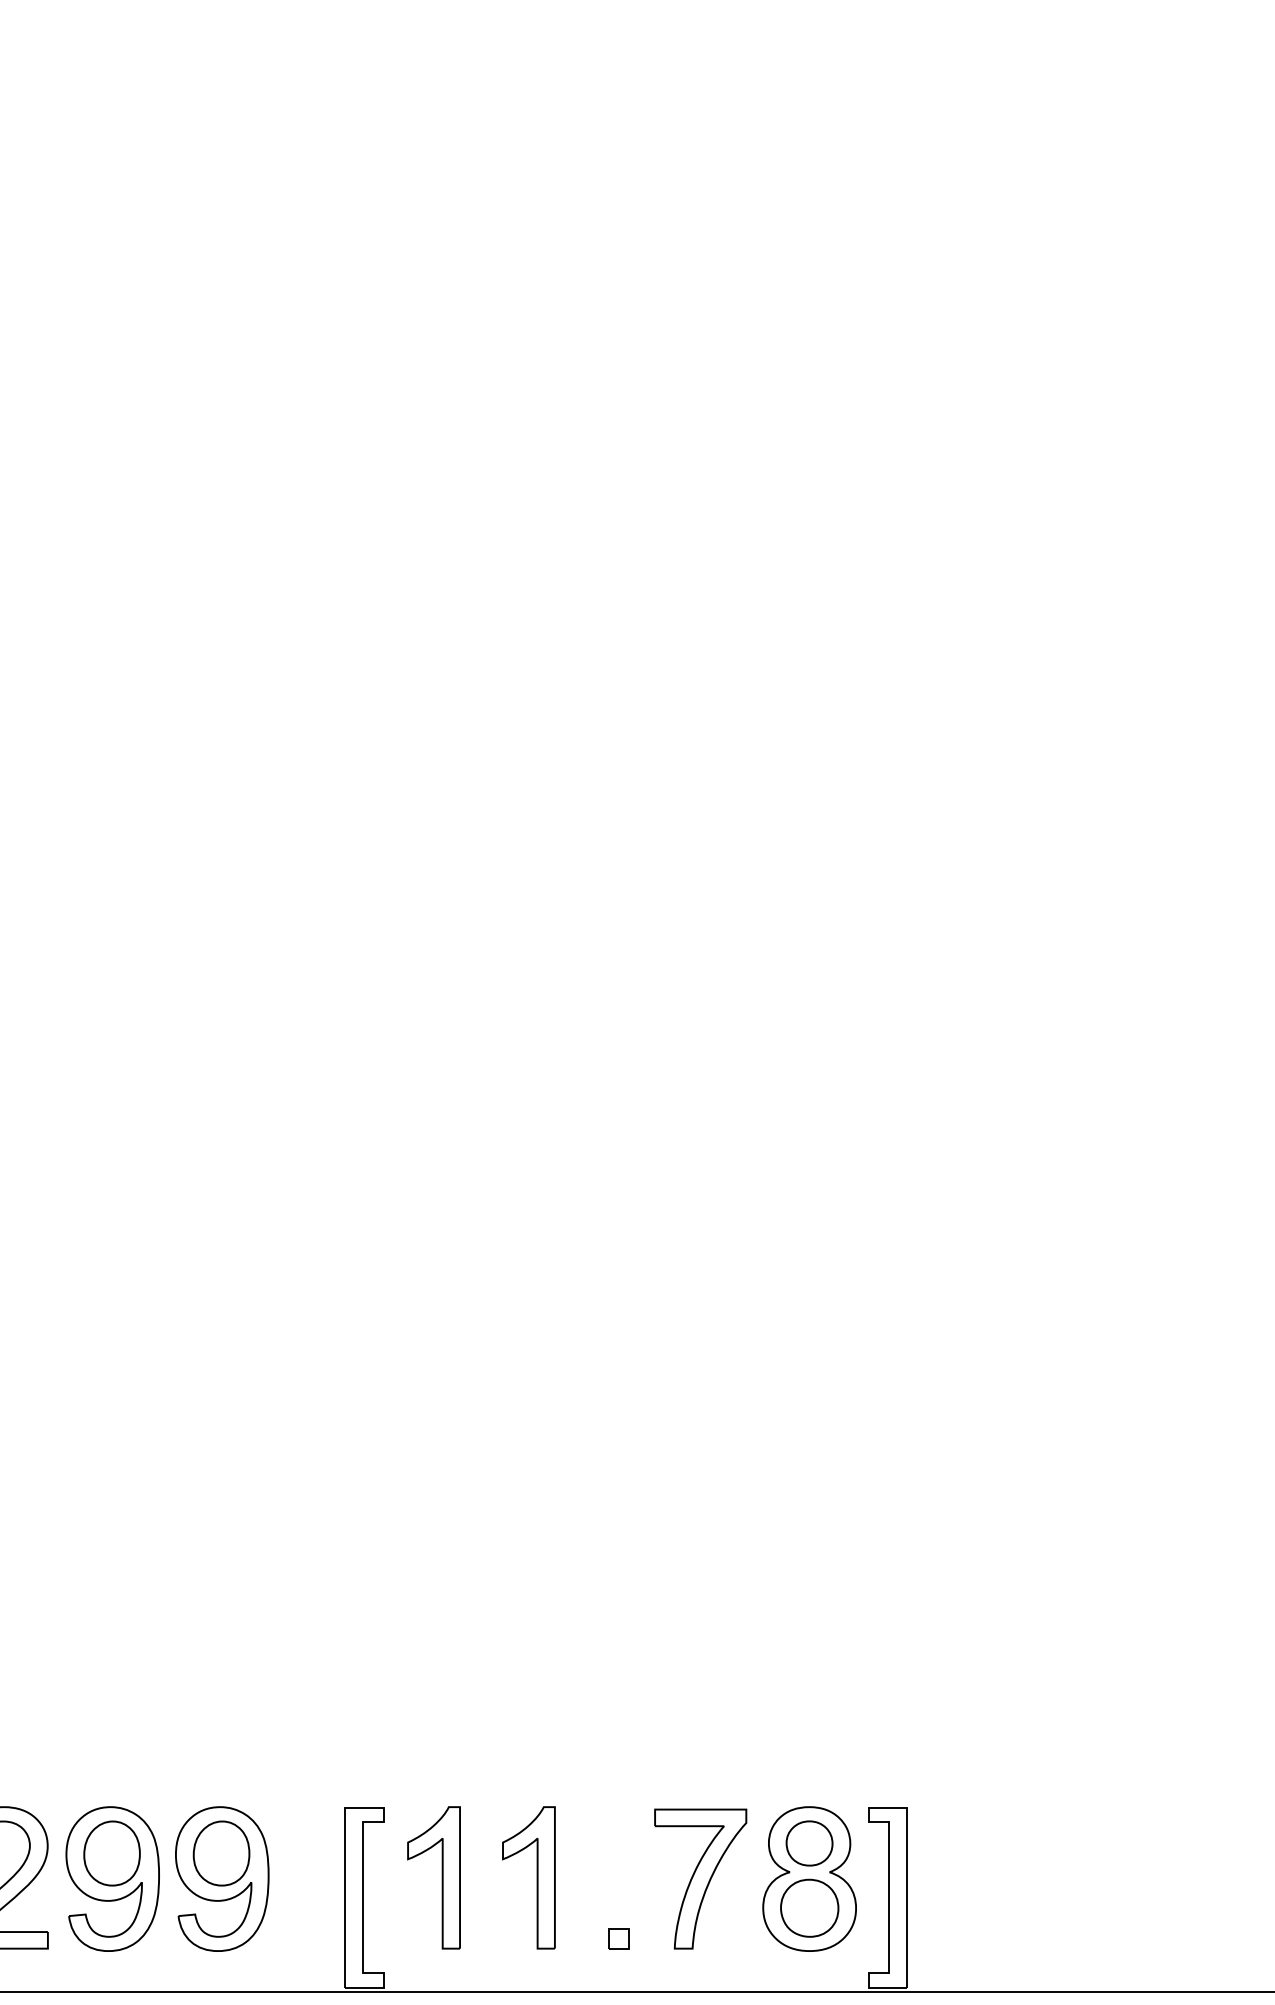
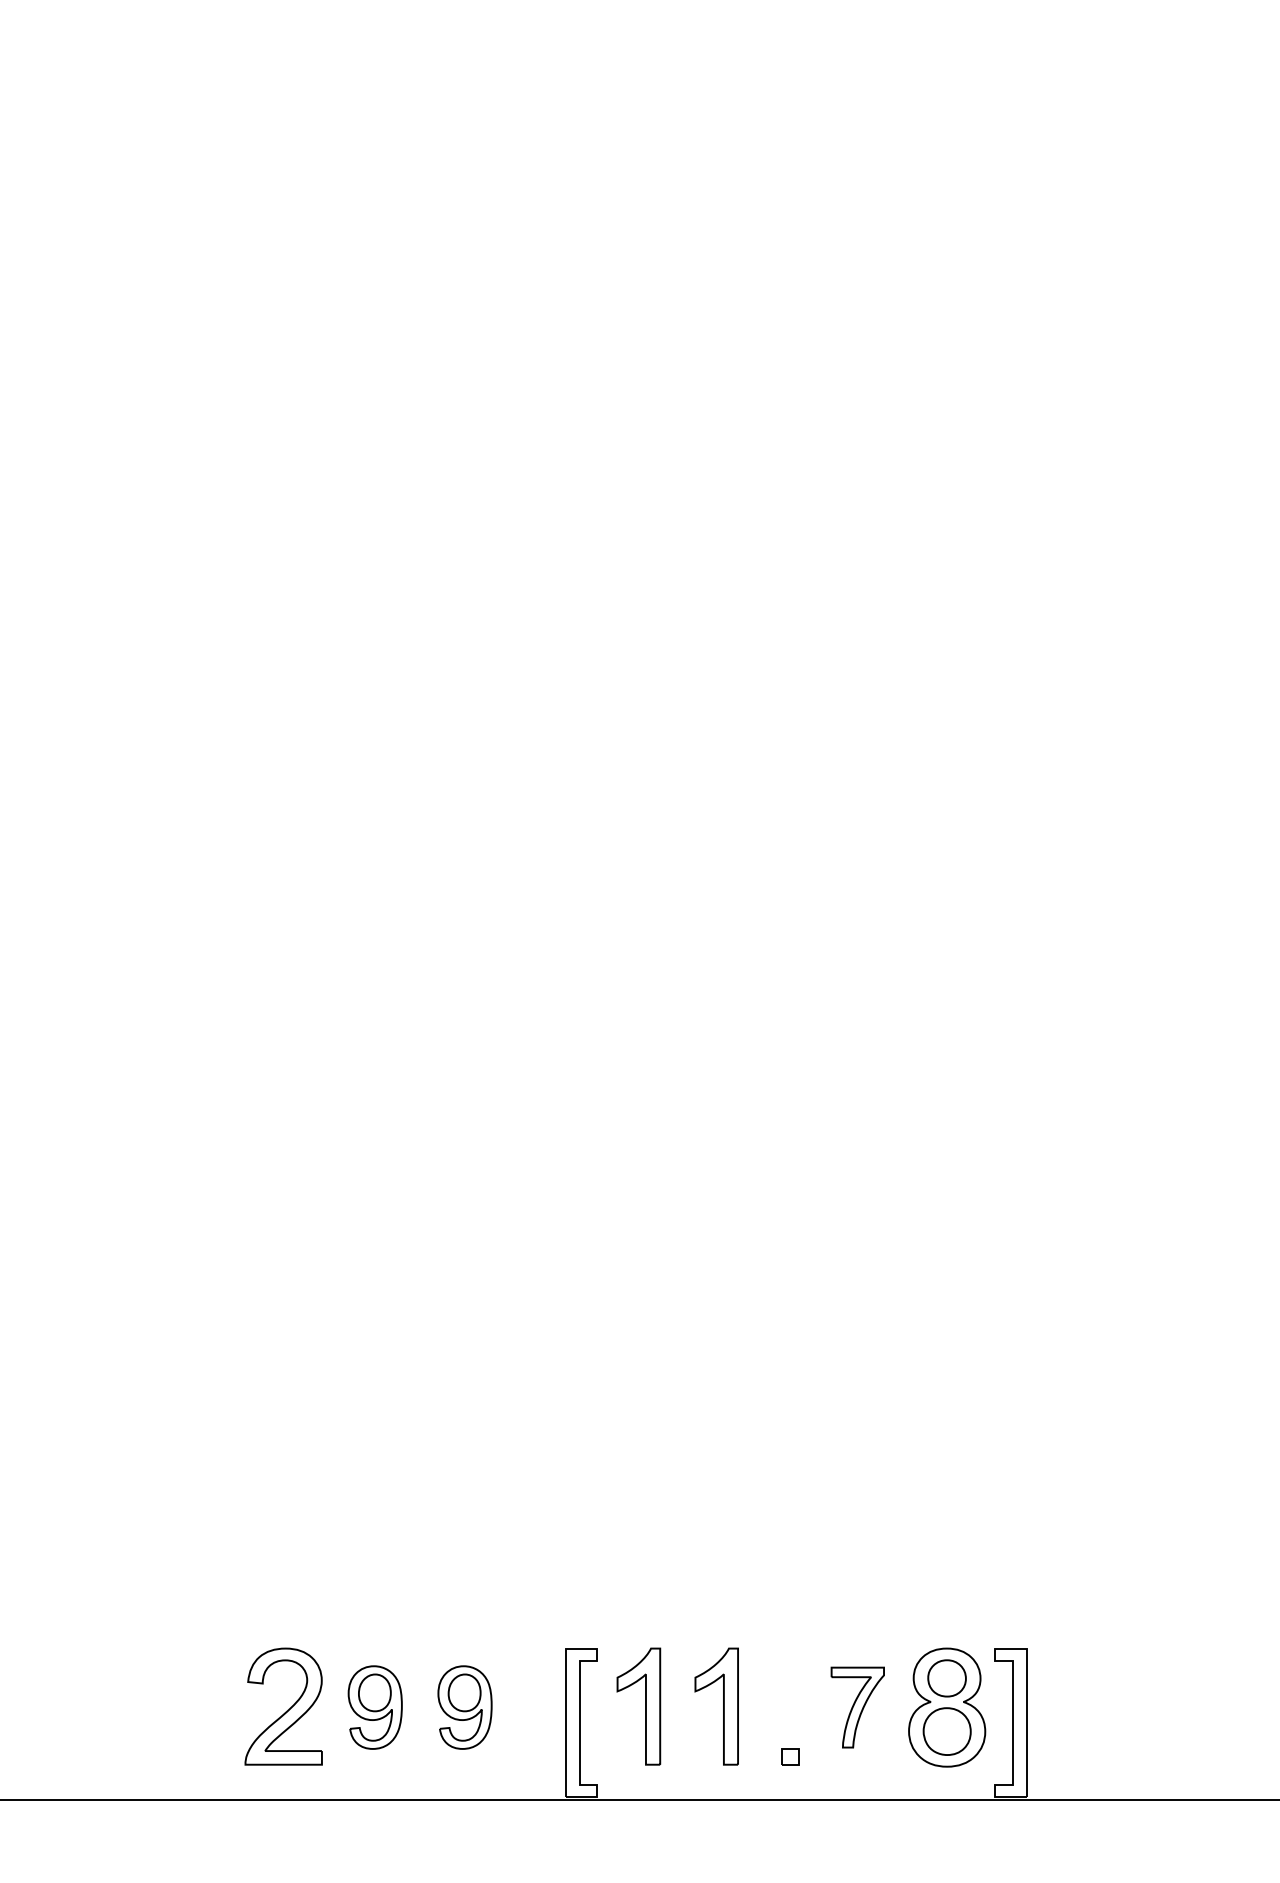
part: (113, 1878) -> (375, 1707), size x0.7
part: (221, 1878) -> (464, 1707), size x0.7
part: (700, 1878) -> (857, 1707), size x0.7

